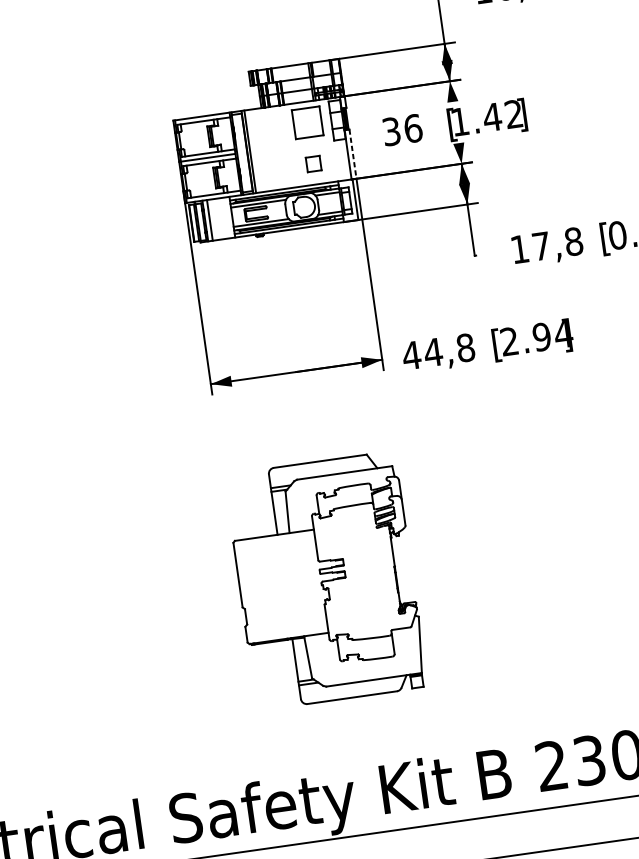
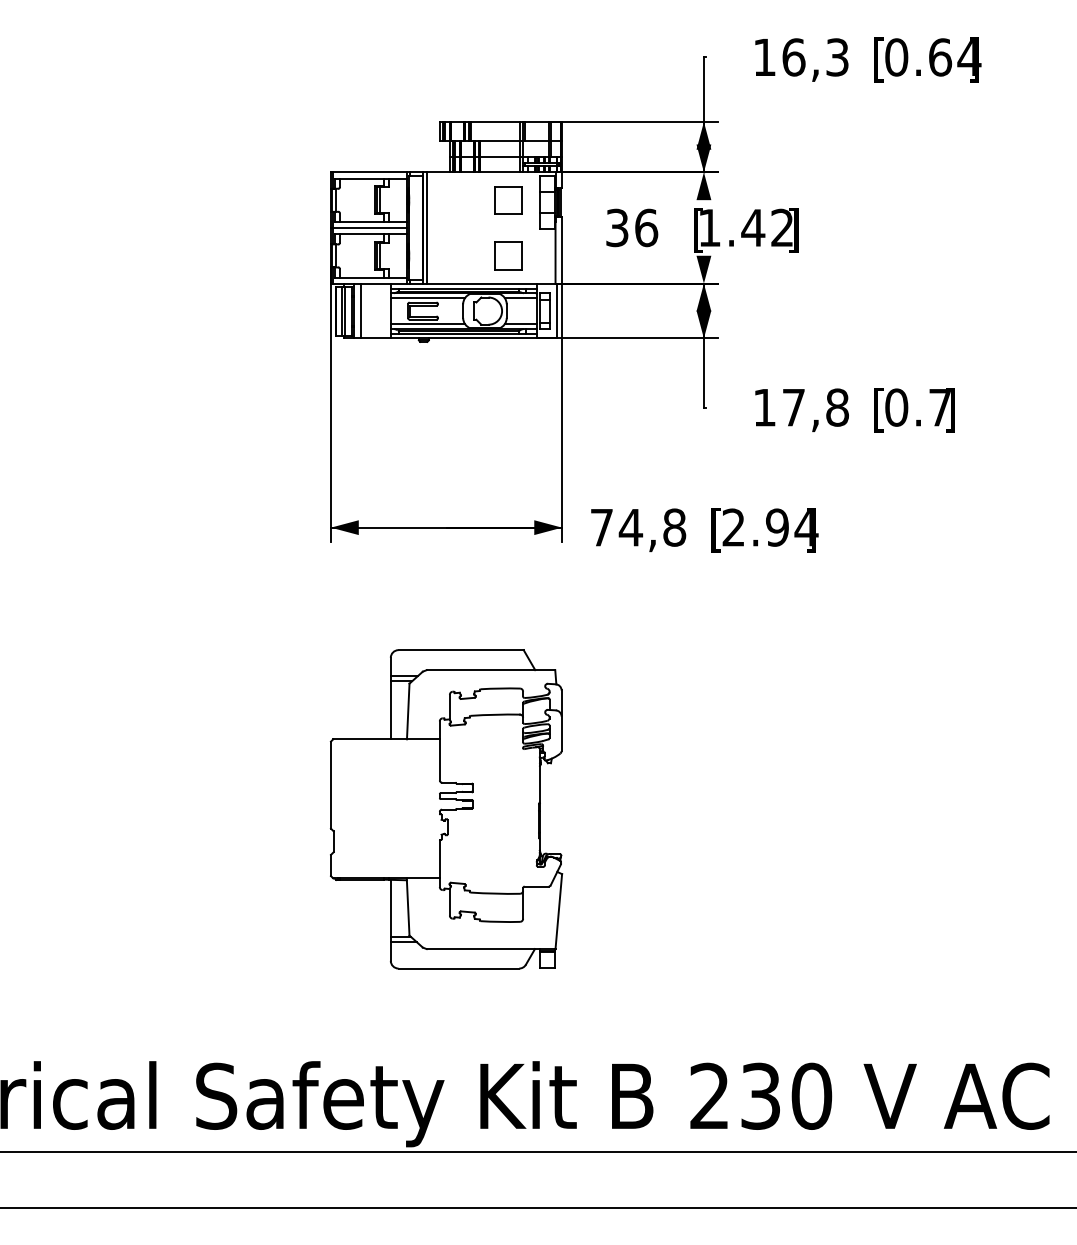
part: (307, 122) -> (508, 200), size x0.71
line: (353, 154) -> (562, 250), dashed -> solid
part: (313, 163) -> (508, 255), size x1.43
text: (411, 355) -> (601, 527), 44,8 -> 74,8

